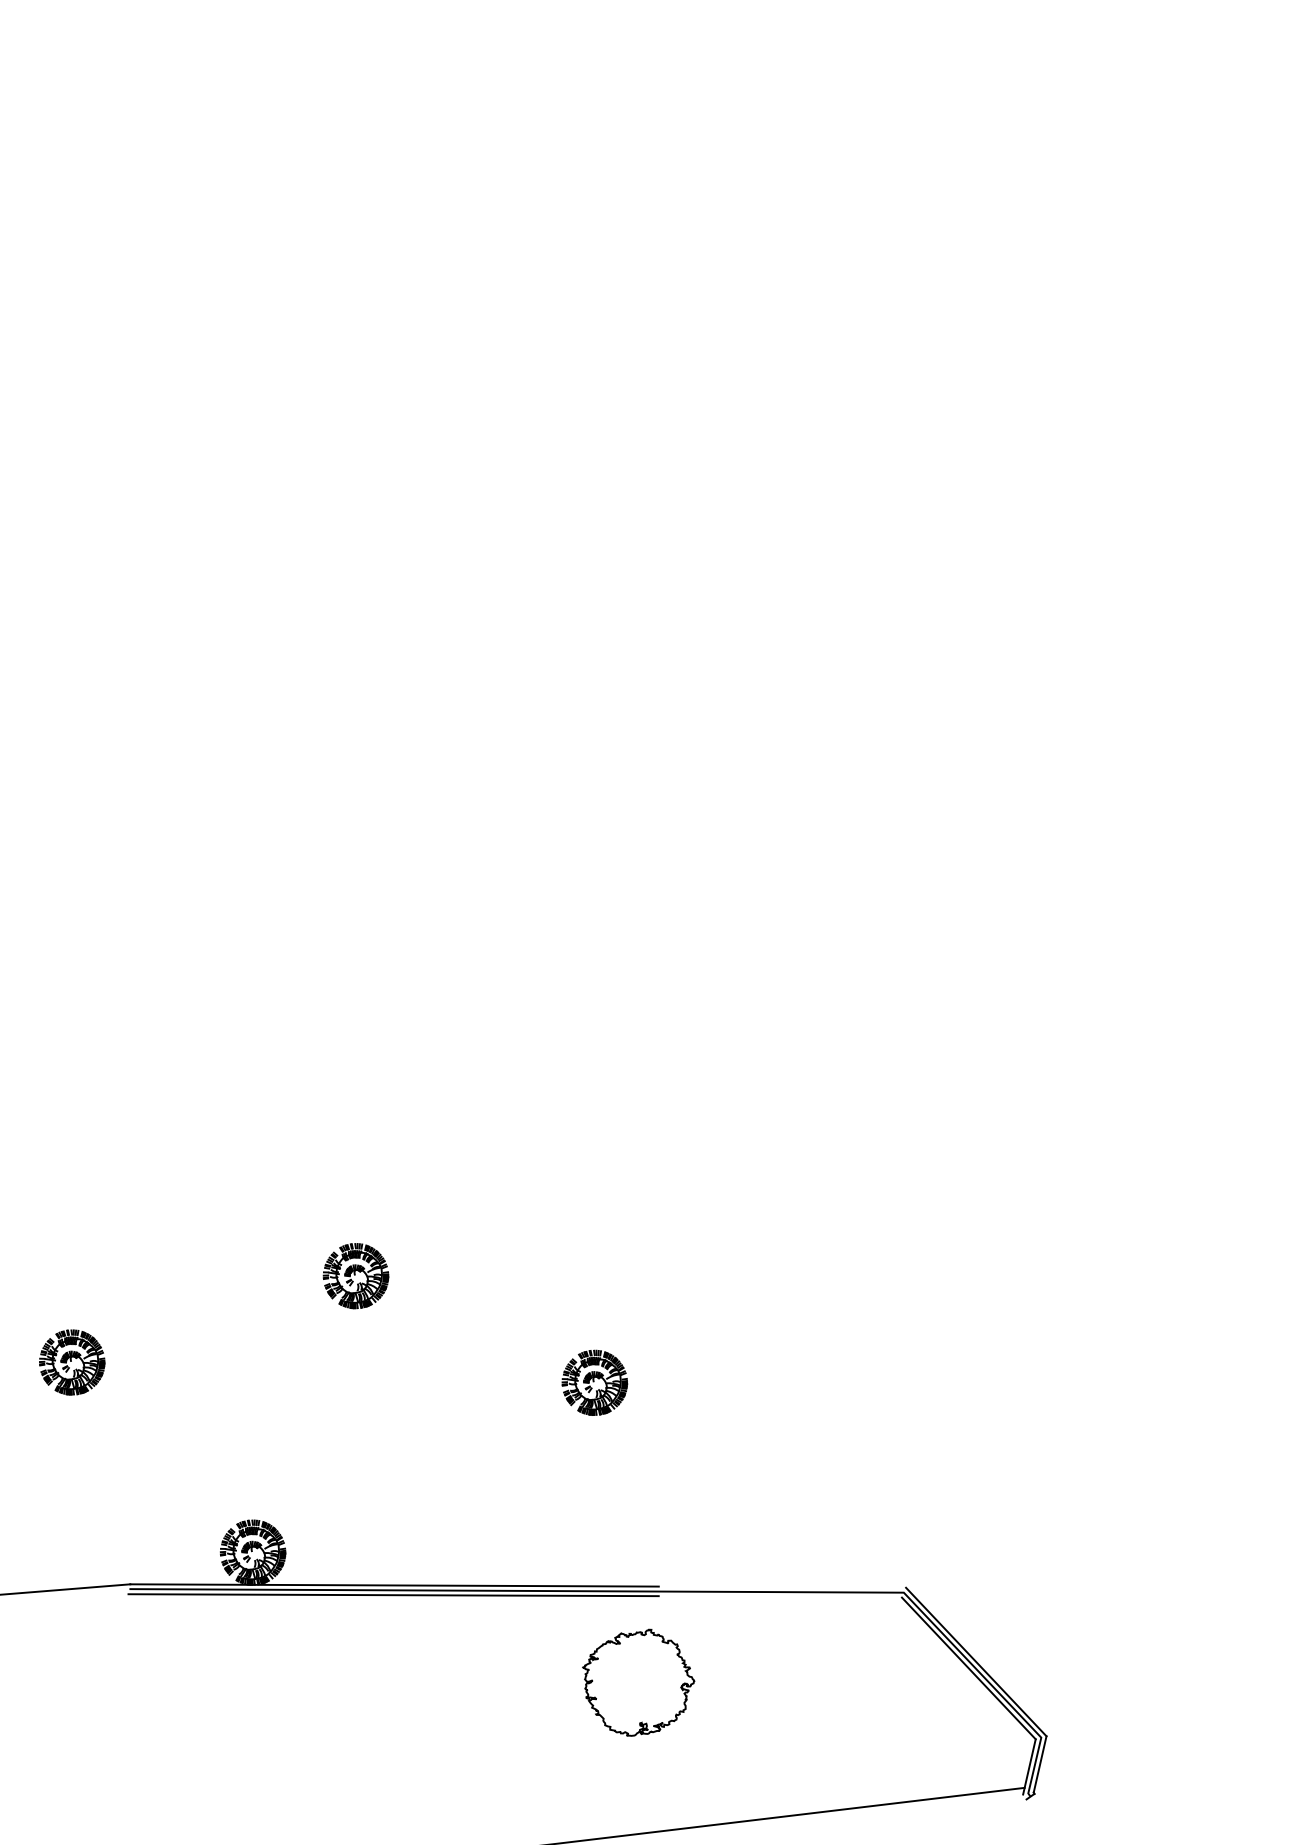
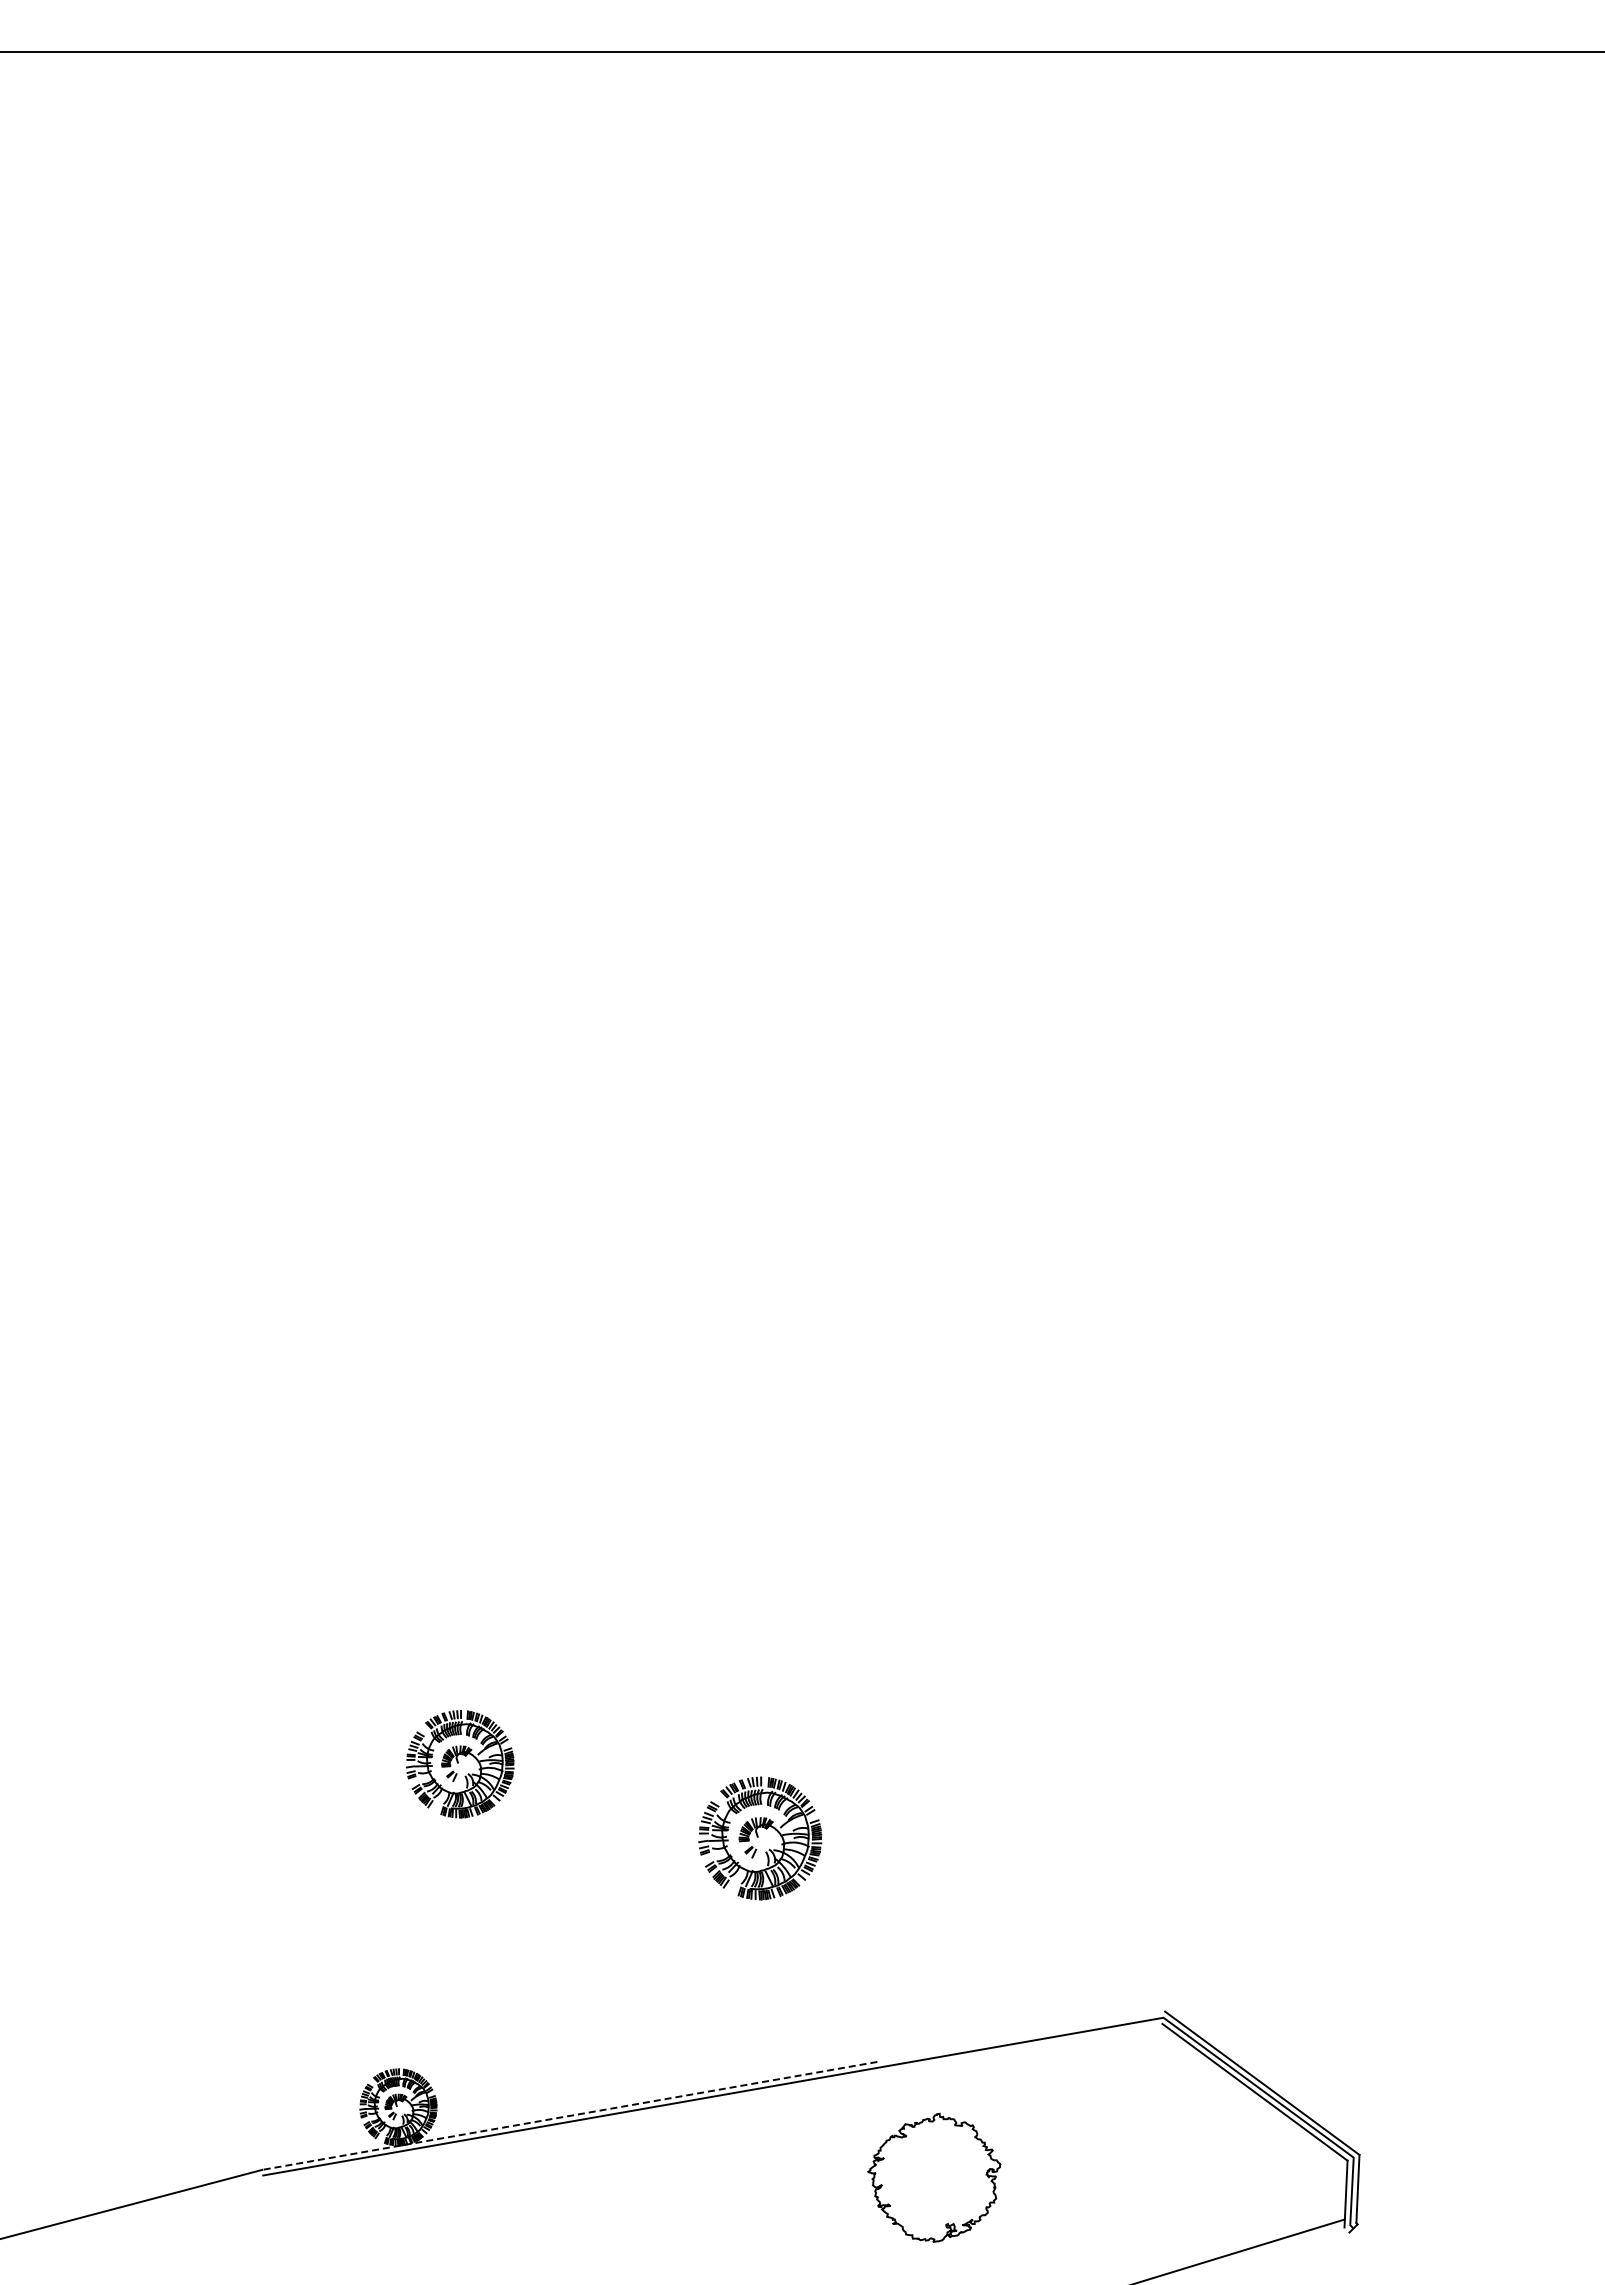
part: (356, 1276) -> (460, 1764), size x1.4
part: (72, 1362) -> (148, 1924), removed
part: (594, 1382) -> (760, 1838), size x1.6
line: (394, 1585) -> (569, 2116), solid -> dashed
line: (393, 1595) -> (570, 2127), removed
part: (637, 1682) -> (934, 2177), moved

